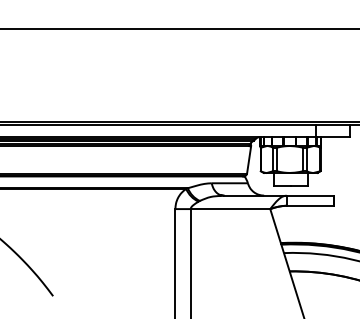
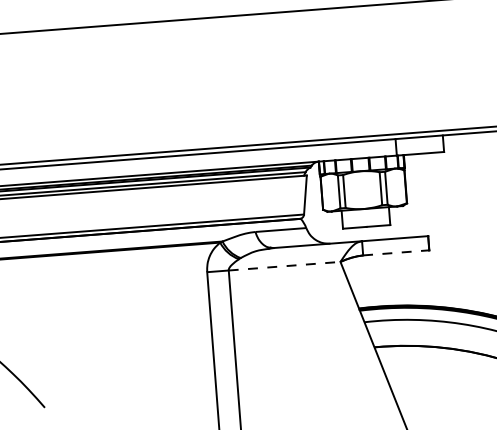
line: (310, 205) -> (396, 252), solid -> dashed
line: (230, 209) -> (284, 266), solid -> dashed

